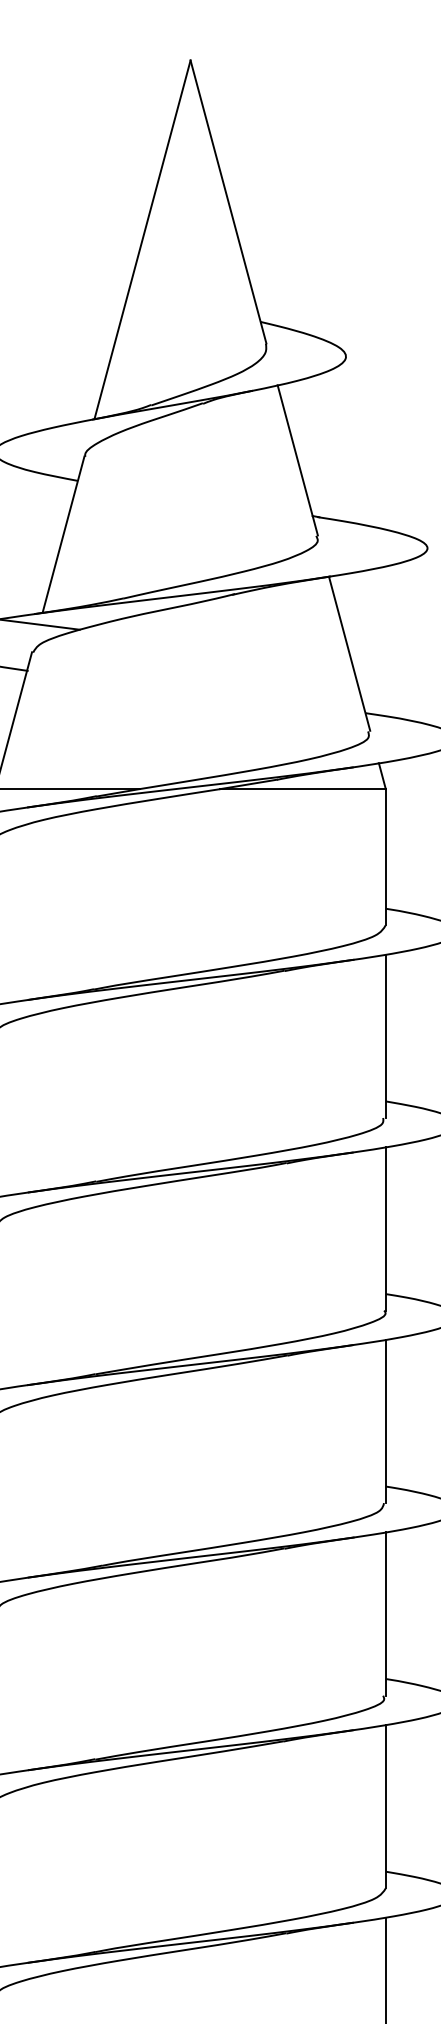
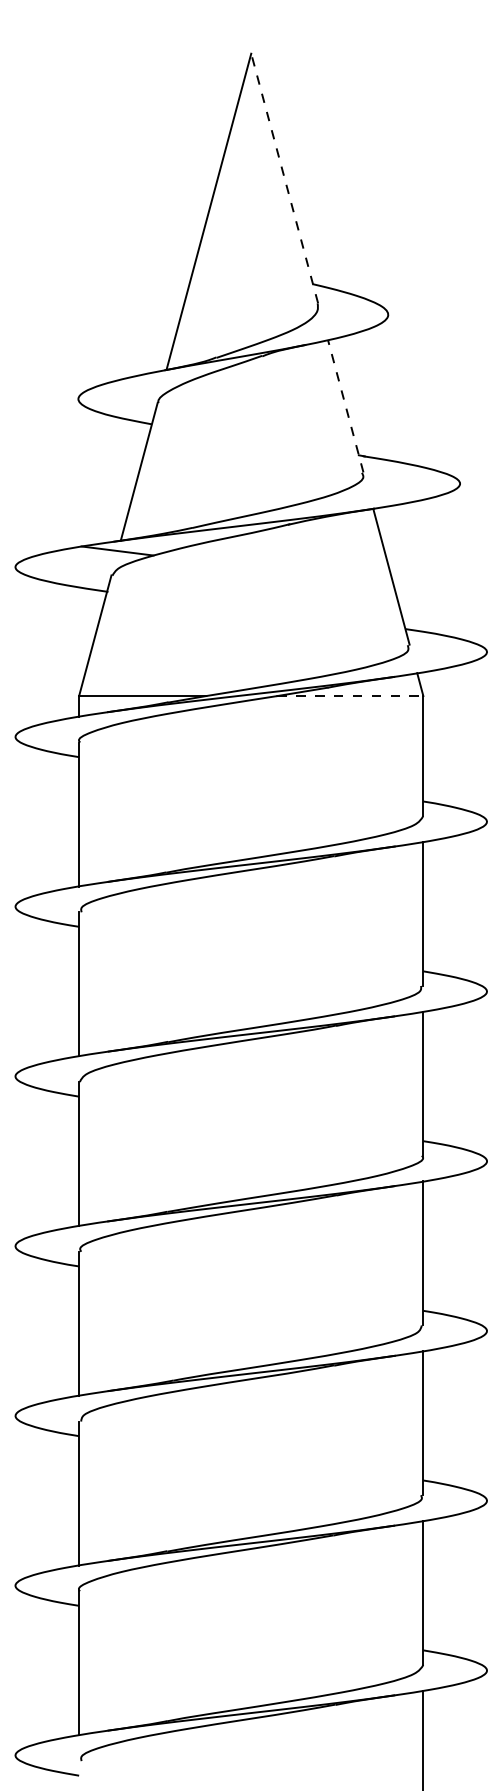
line: (228, 202) -> (284, 178), solid -> dashed
line: (297, 460) -> (345, 406), solid -> dashed
line: (303, 789) -> (350, 696), solid -> dashed

